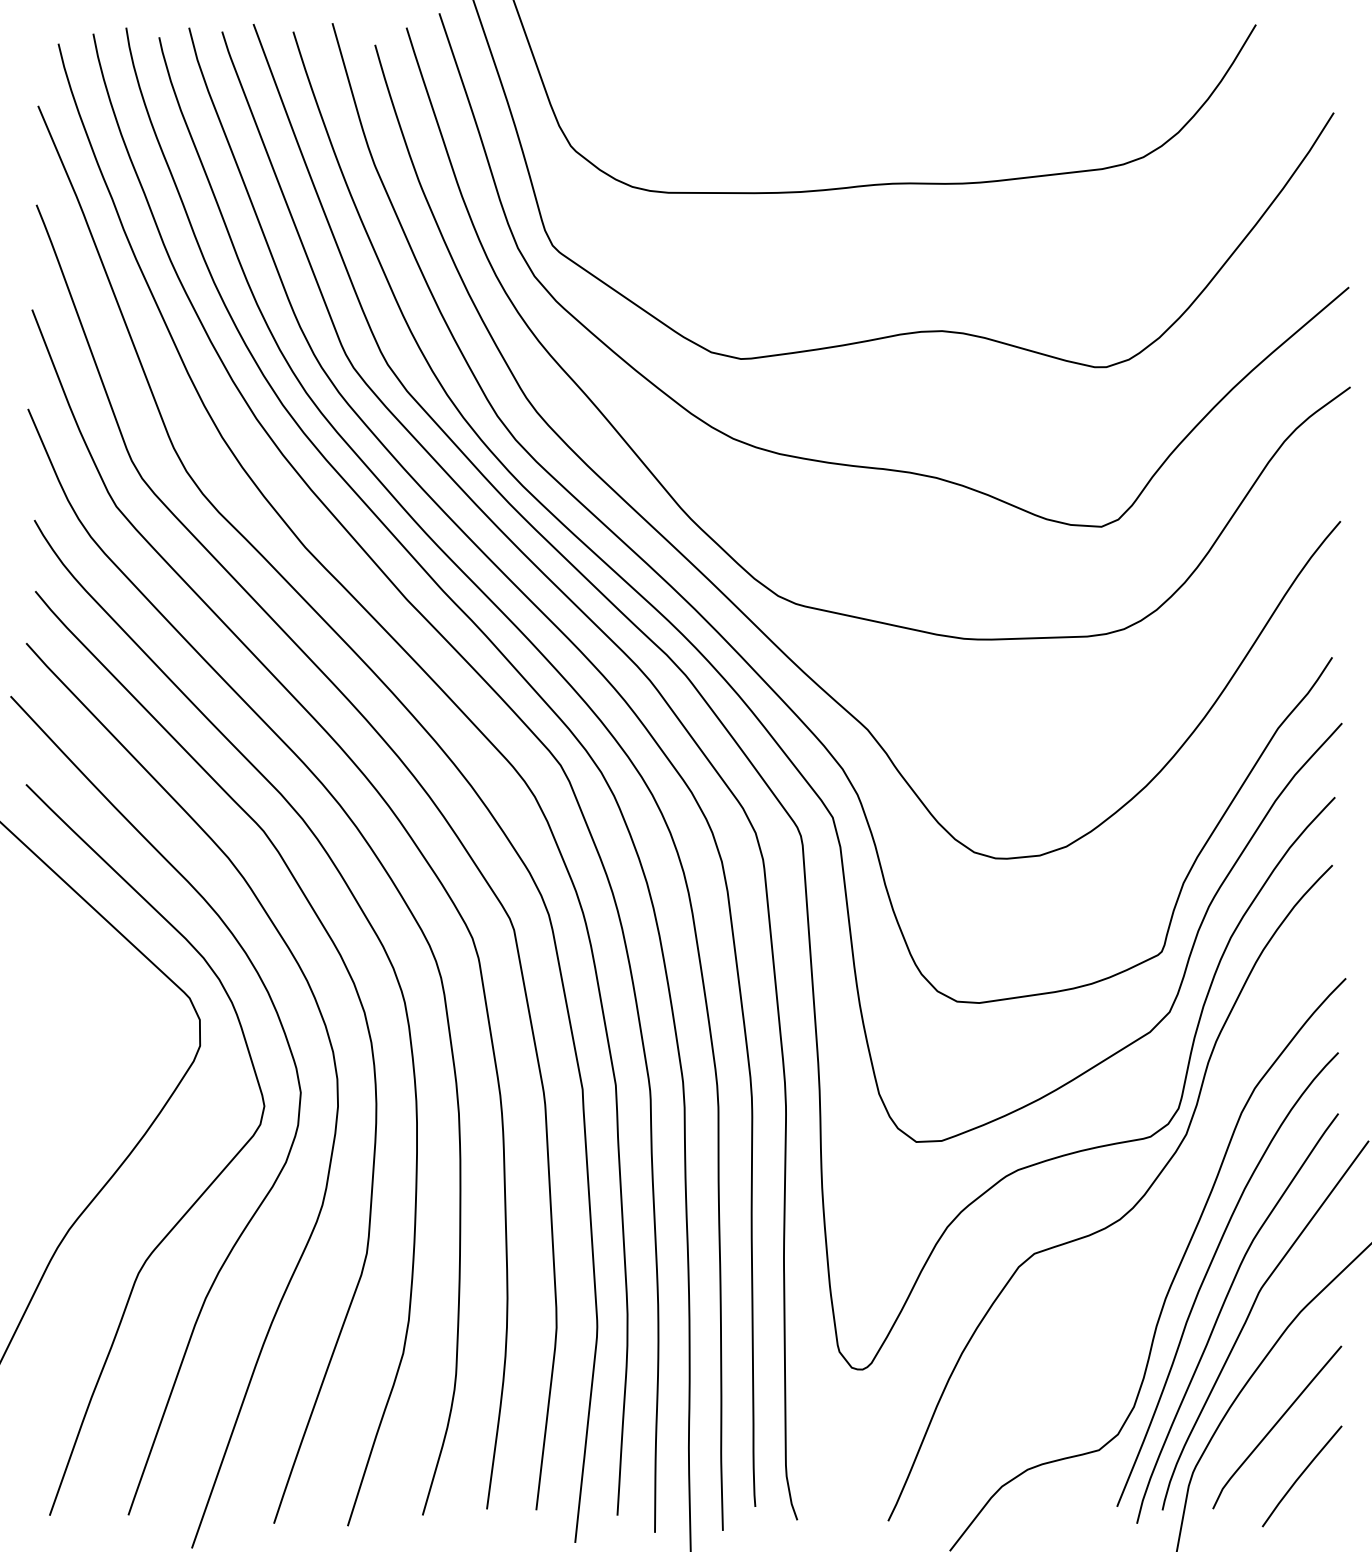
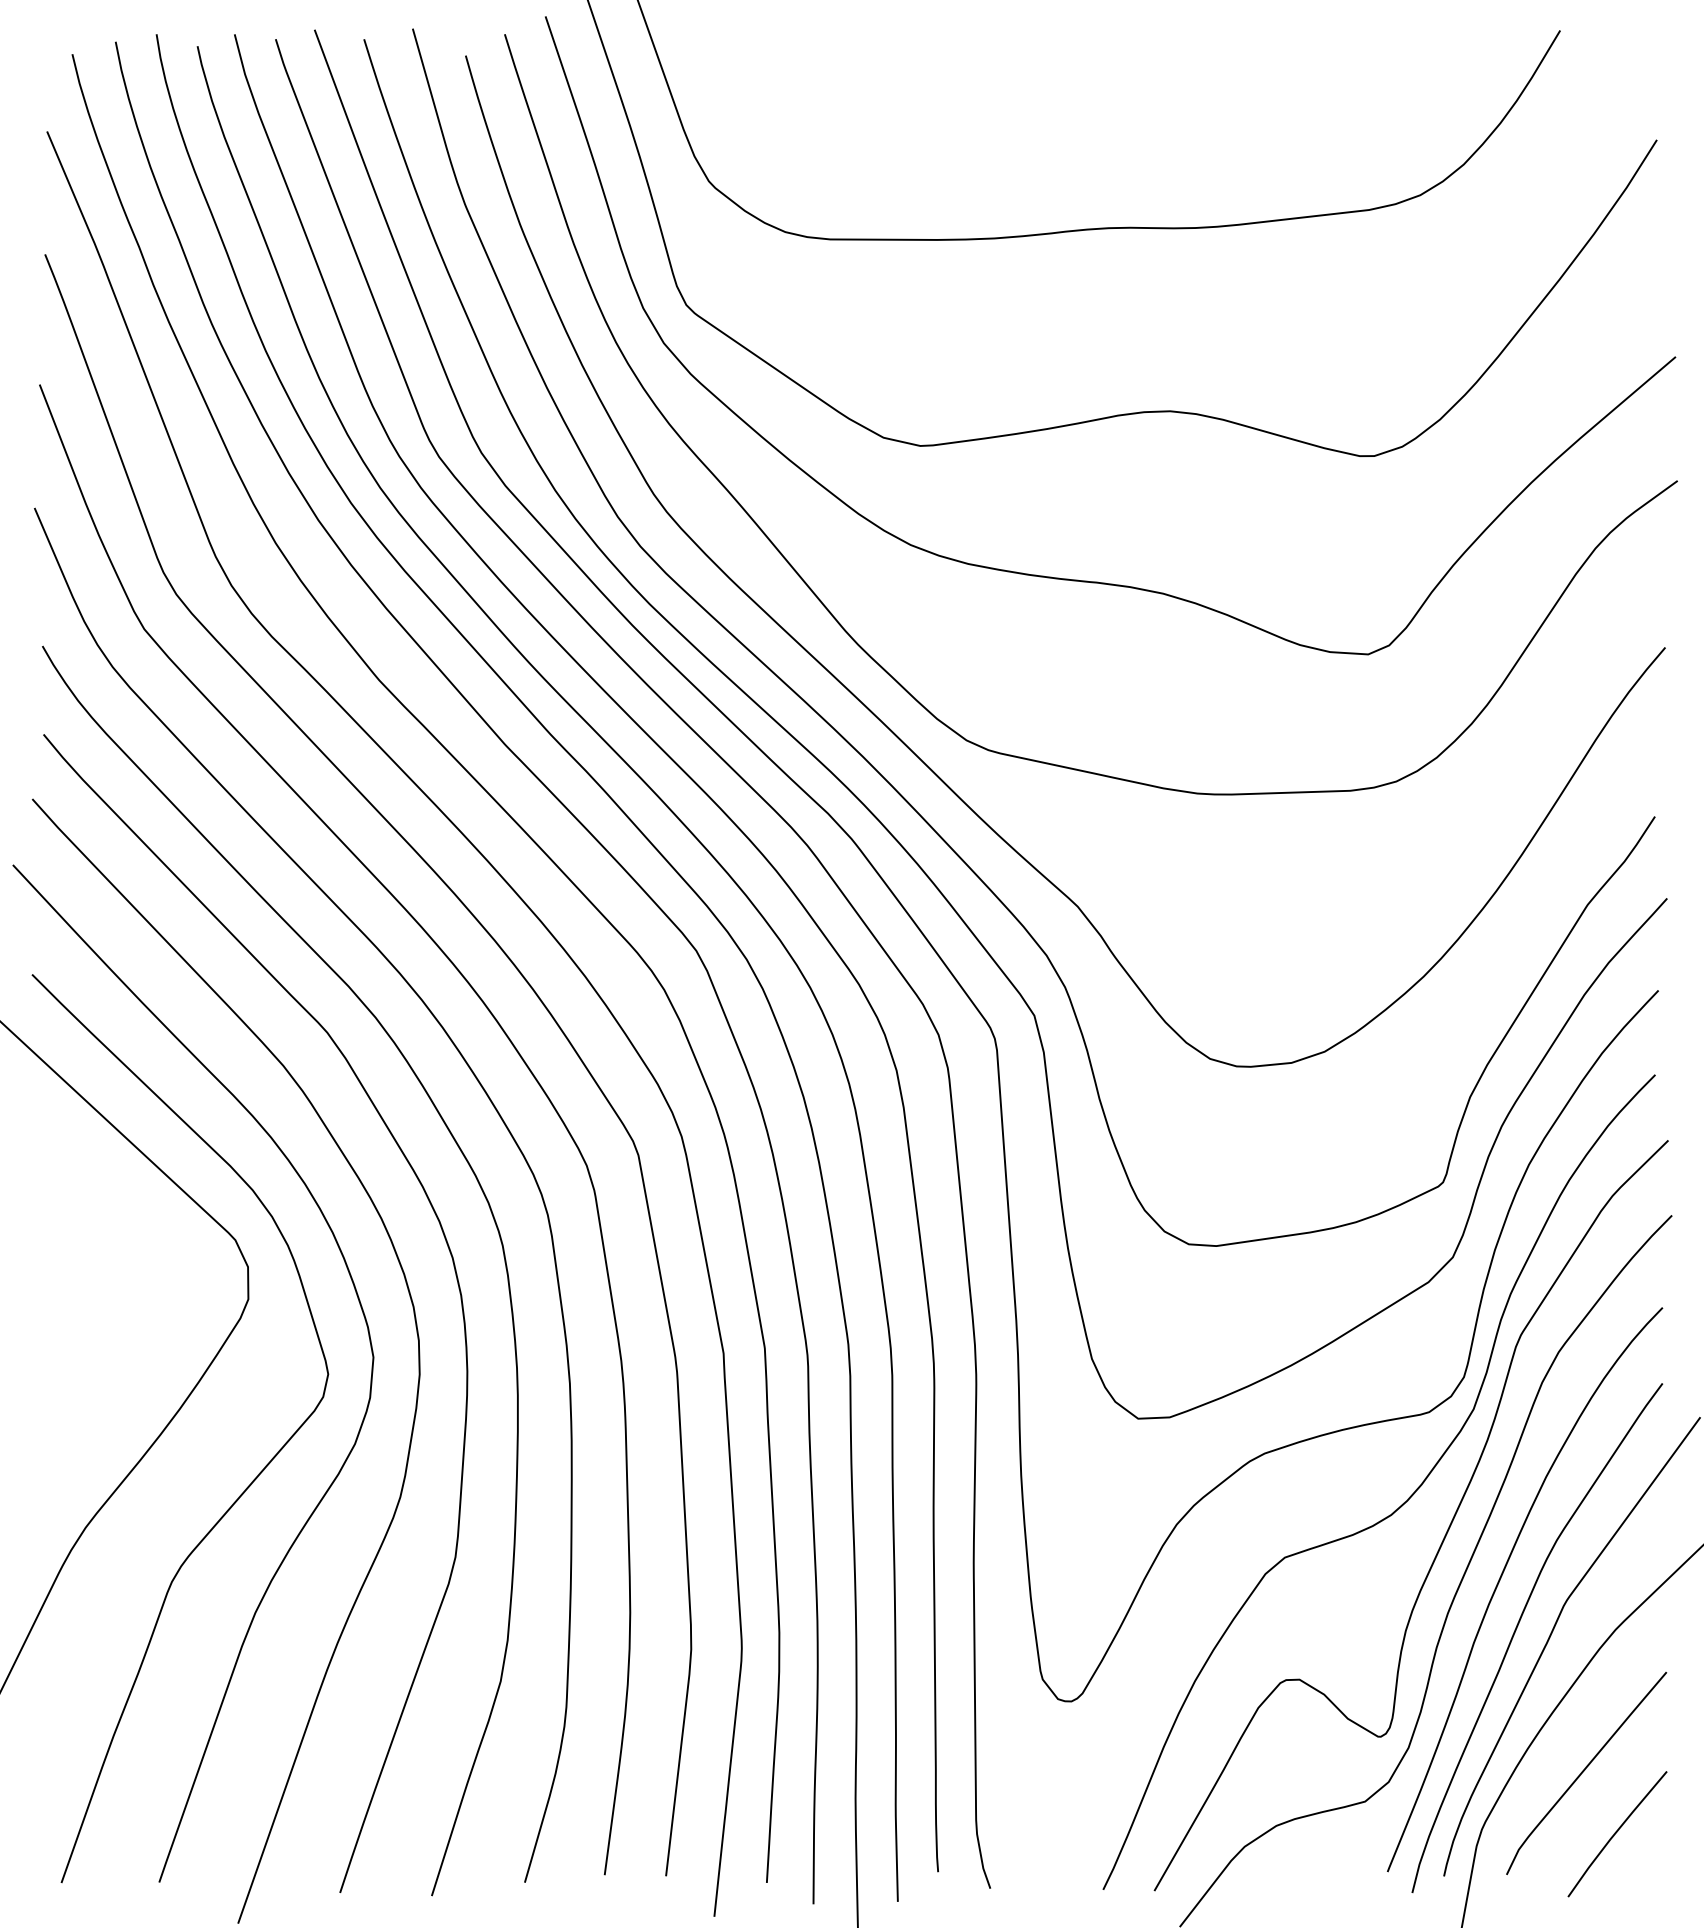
curve: (1163, 1234) -> (1445, 1533), added

